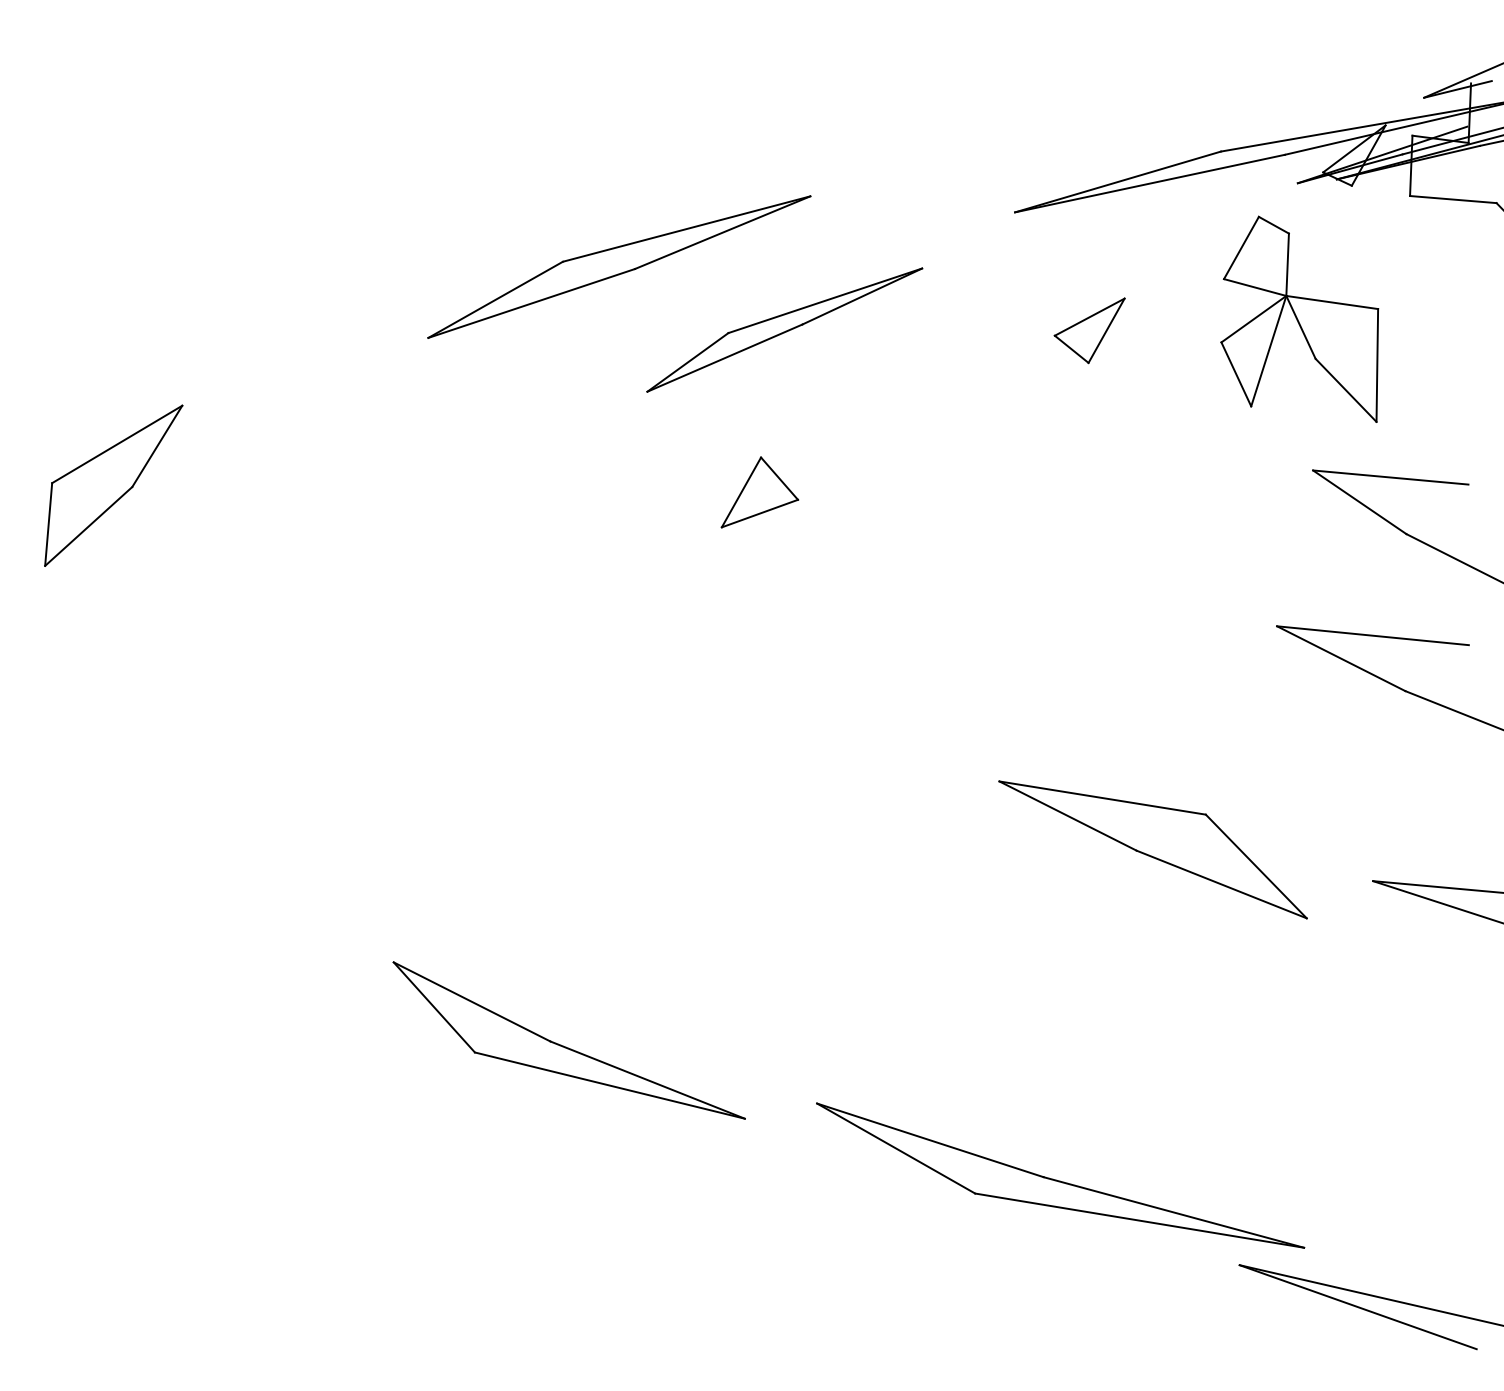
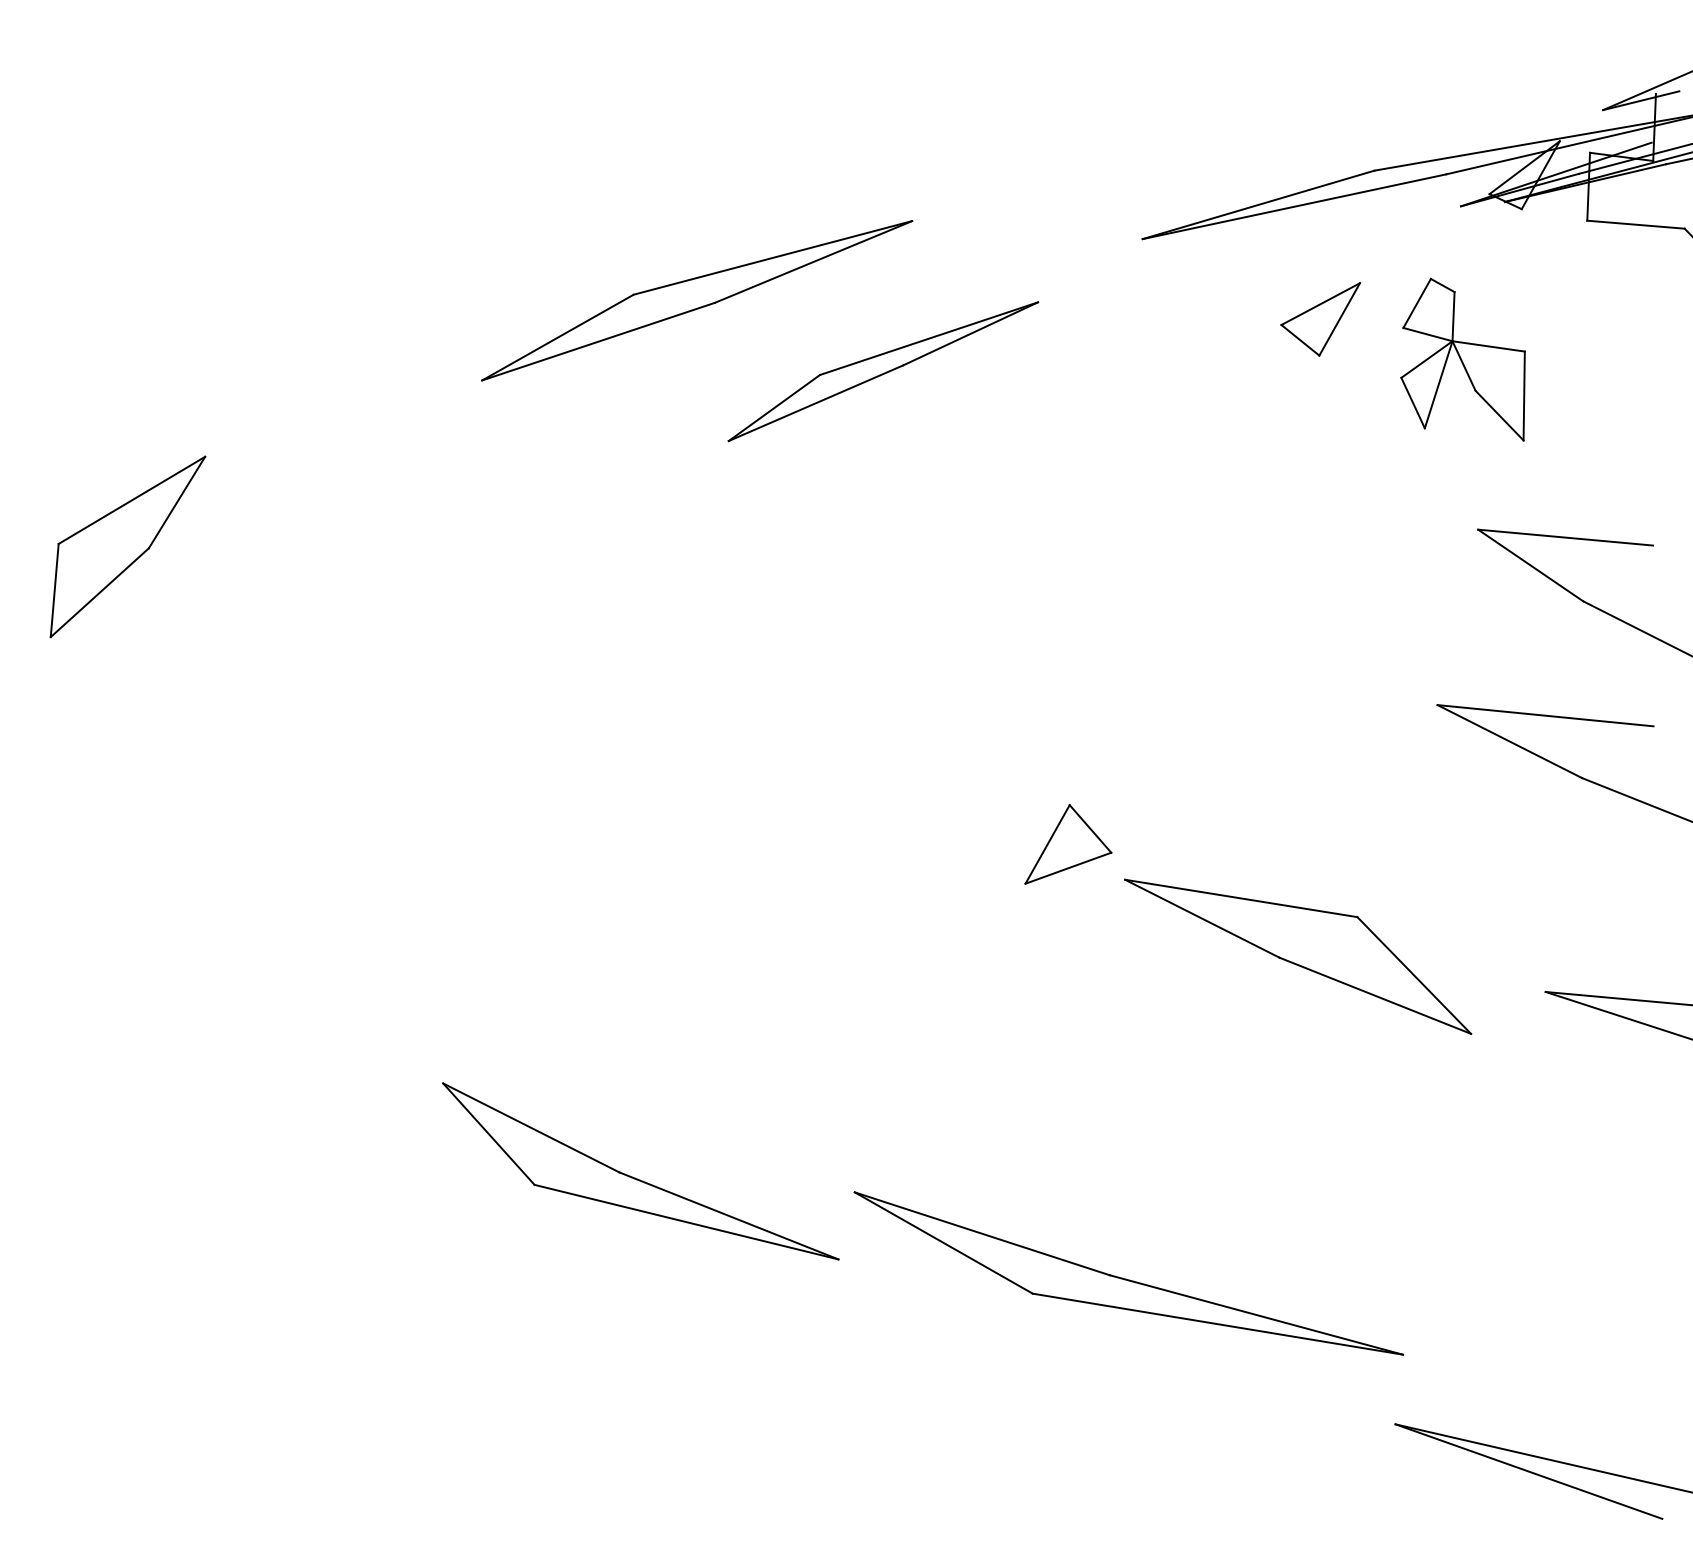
part: (1299, 319) -> (1462, 359), size x0.7
part: (1089, 330) -> (1320, 319), moved
part: (759, 492) -> (1068, 844), moved
part: (1060, 1175) -> (1128, 1273), moved

